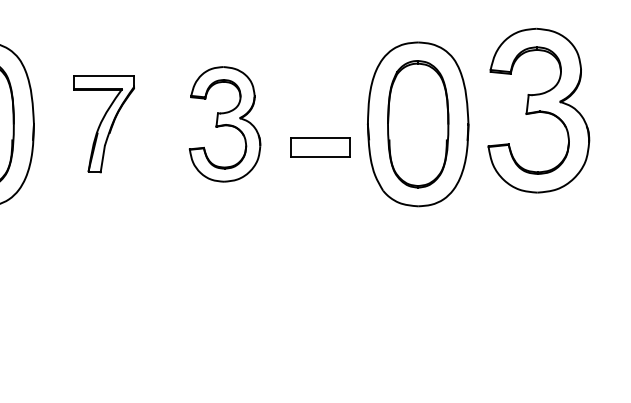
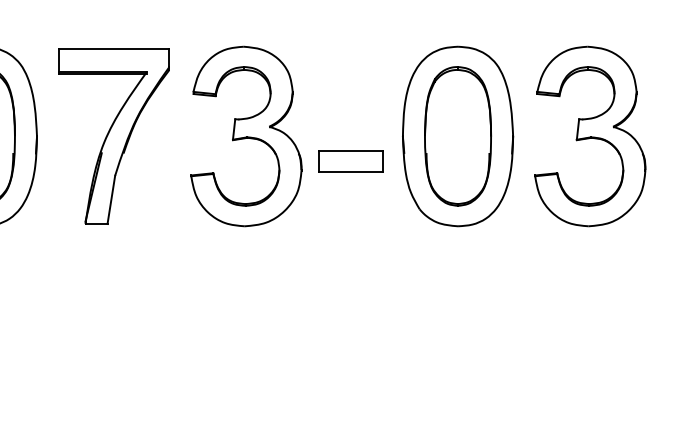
part: (539, 110) -> (590, 136), moved
part: (103, 124) -> (113, 136), size x1.67
part: (225, 124) -> (246, 136), size x1.43

